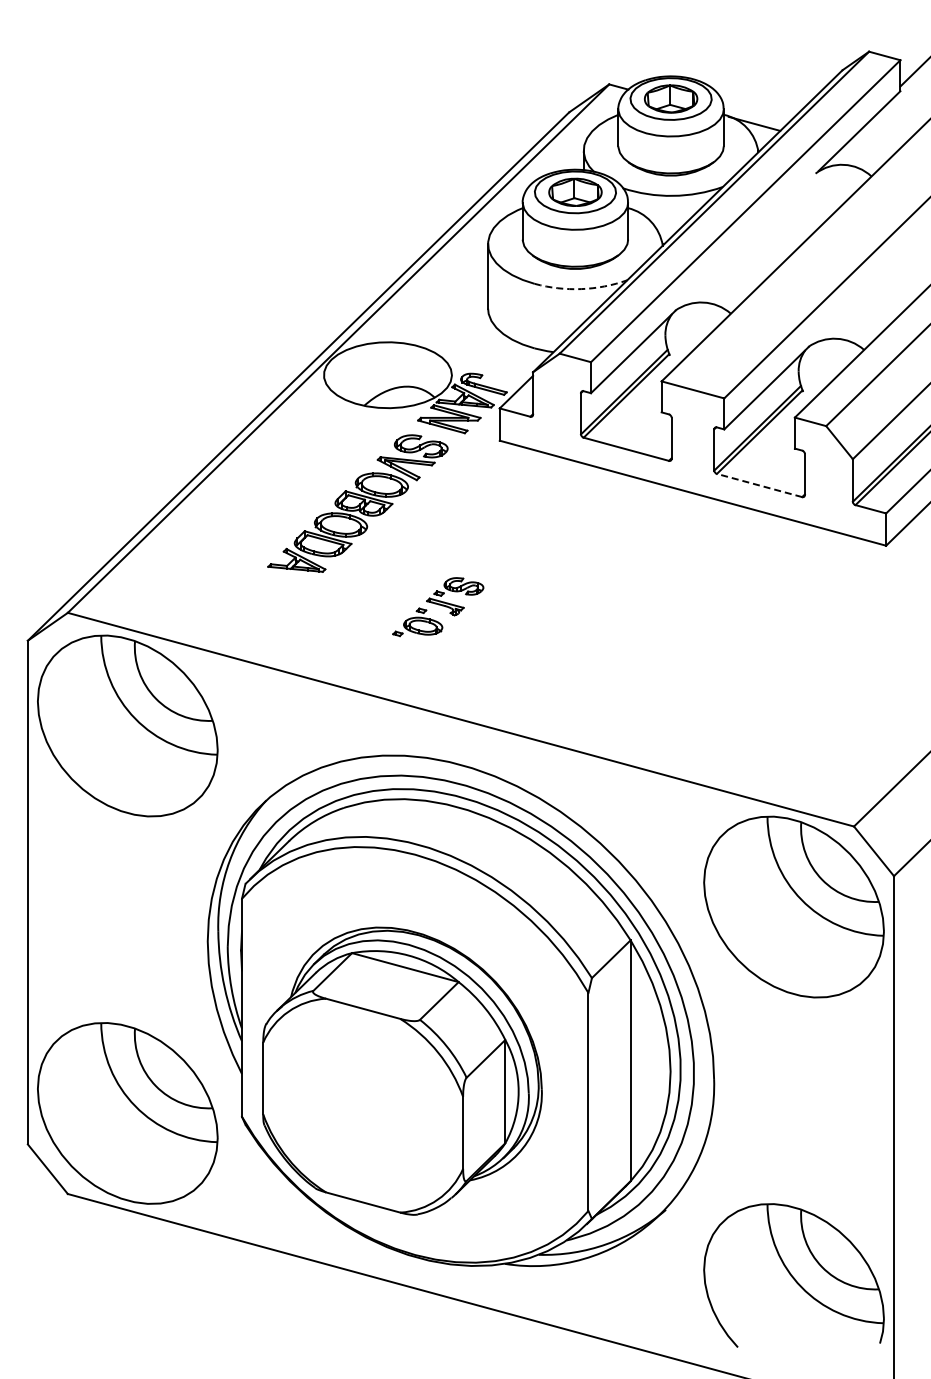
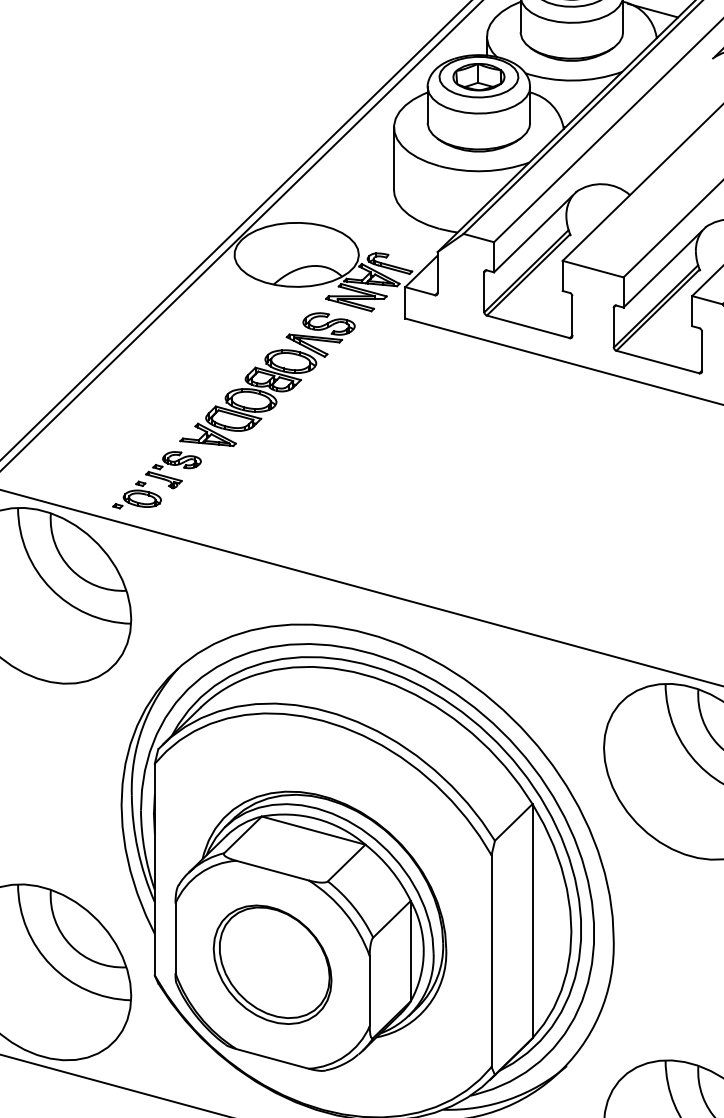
arc: (581, 289) -> (484, 171), dashed -> solid
line: (759, 485) -> (657, 362), dashed -> solid
part: (438, 607) -> (157, 480), moved
part: (362, 1105) -> (271, 964), added

